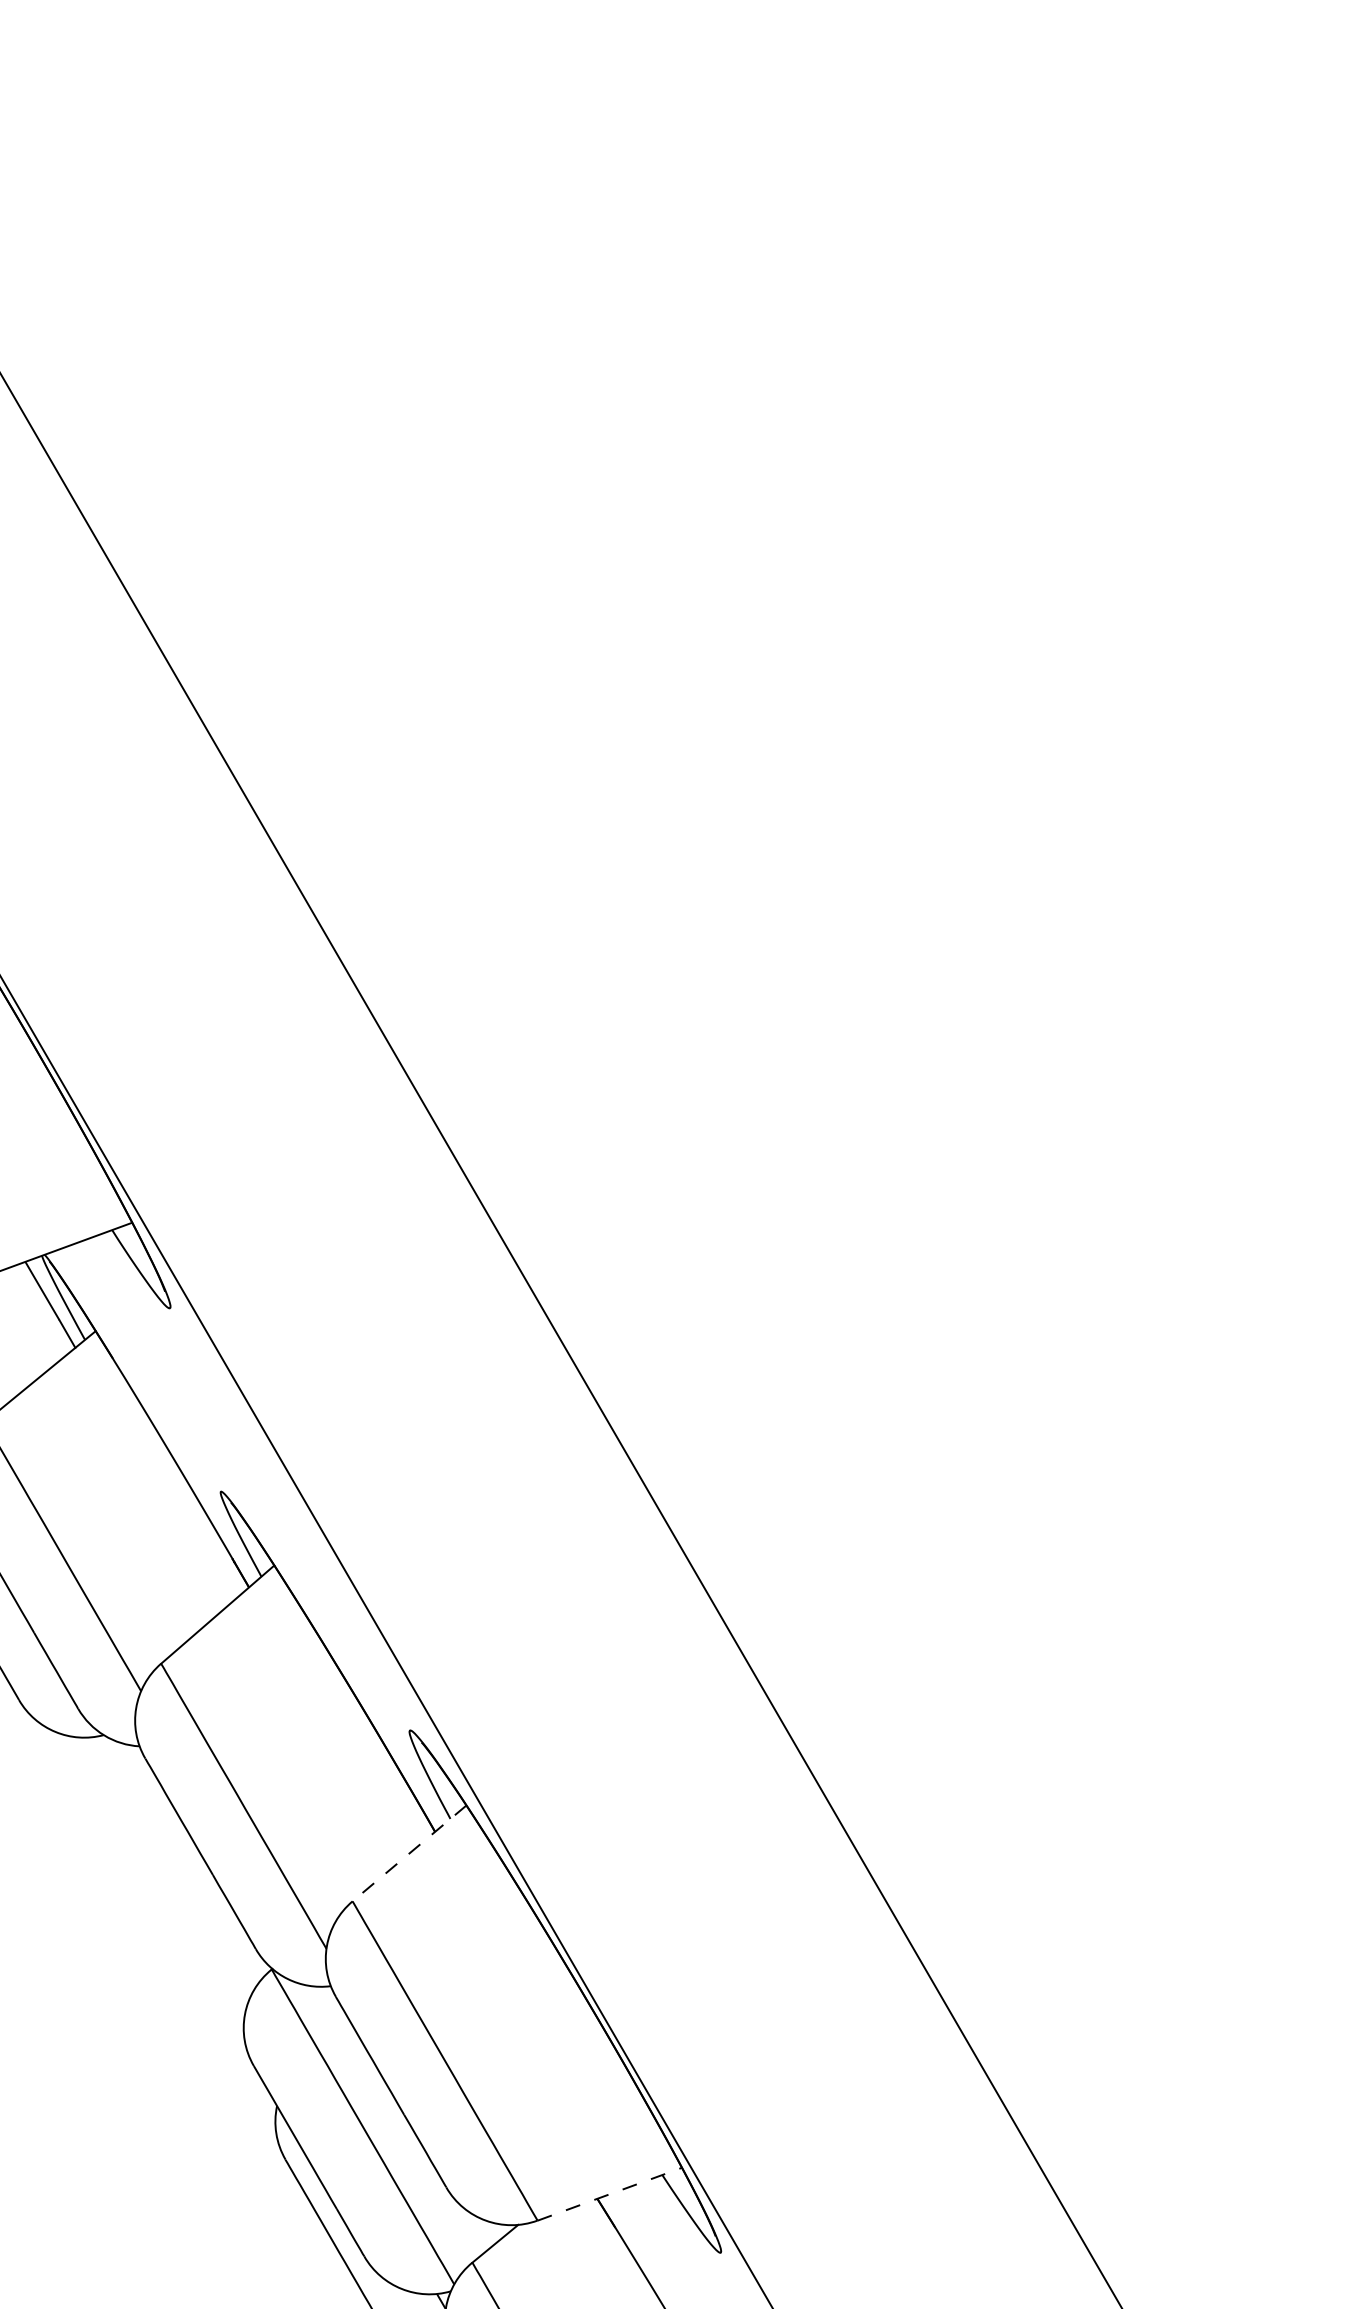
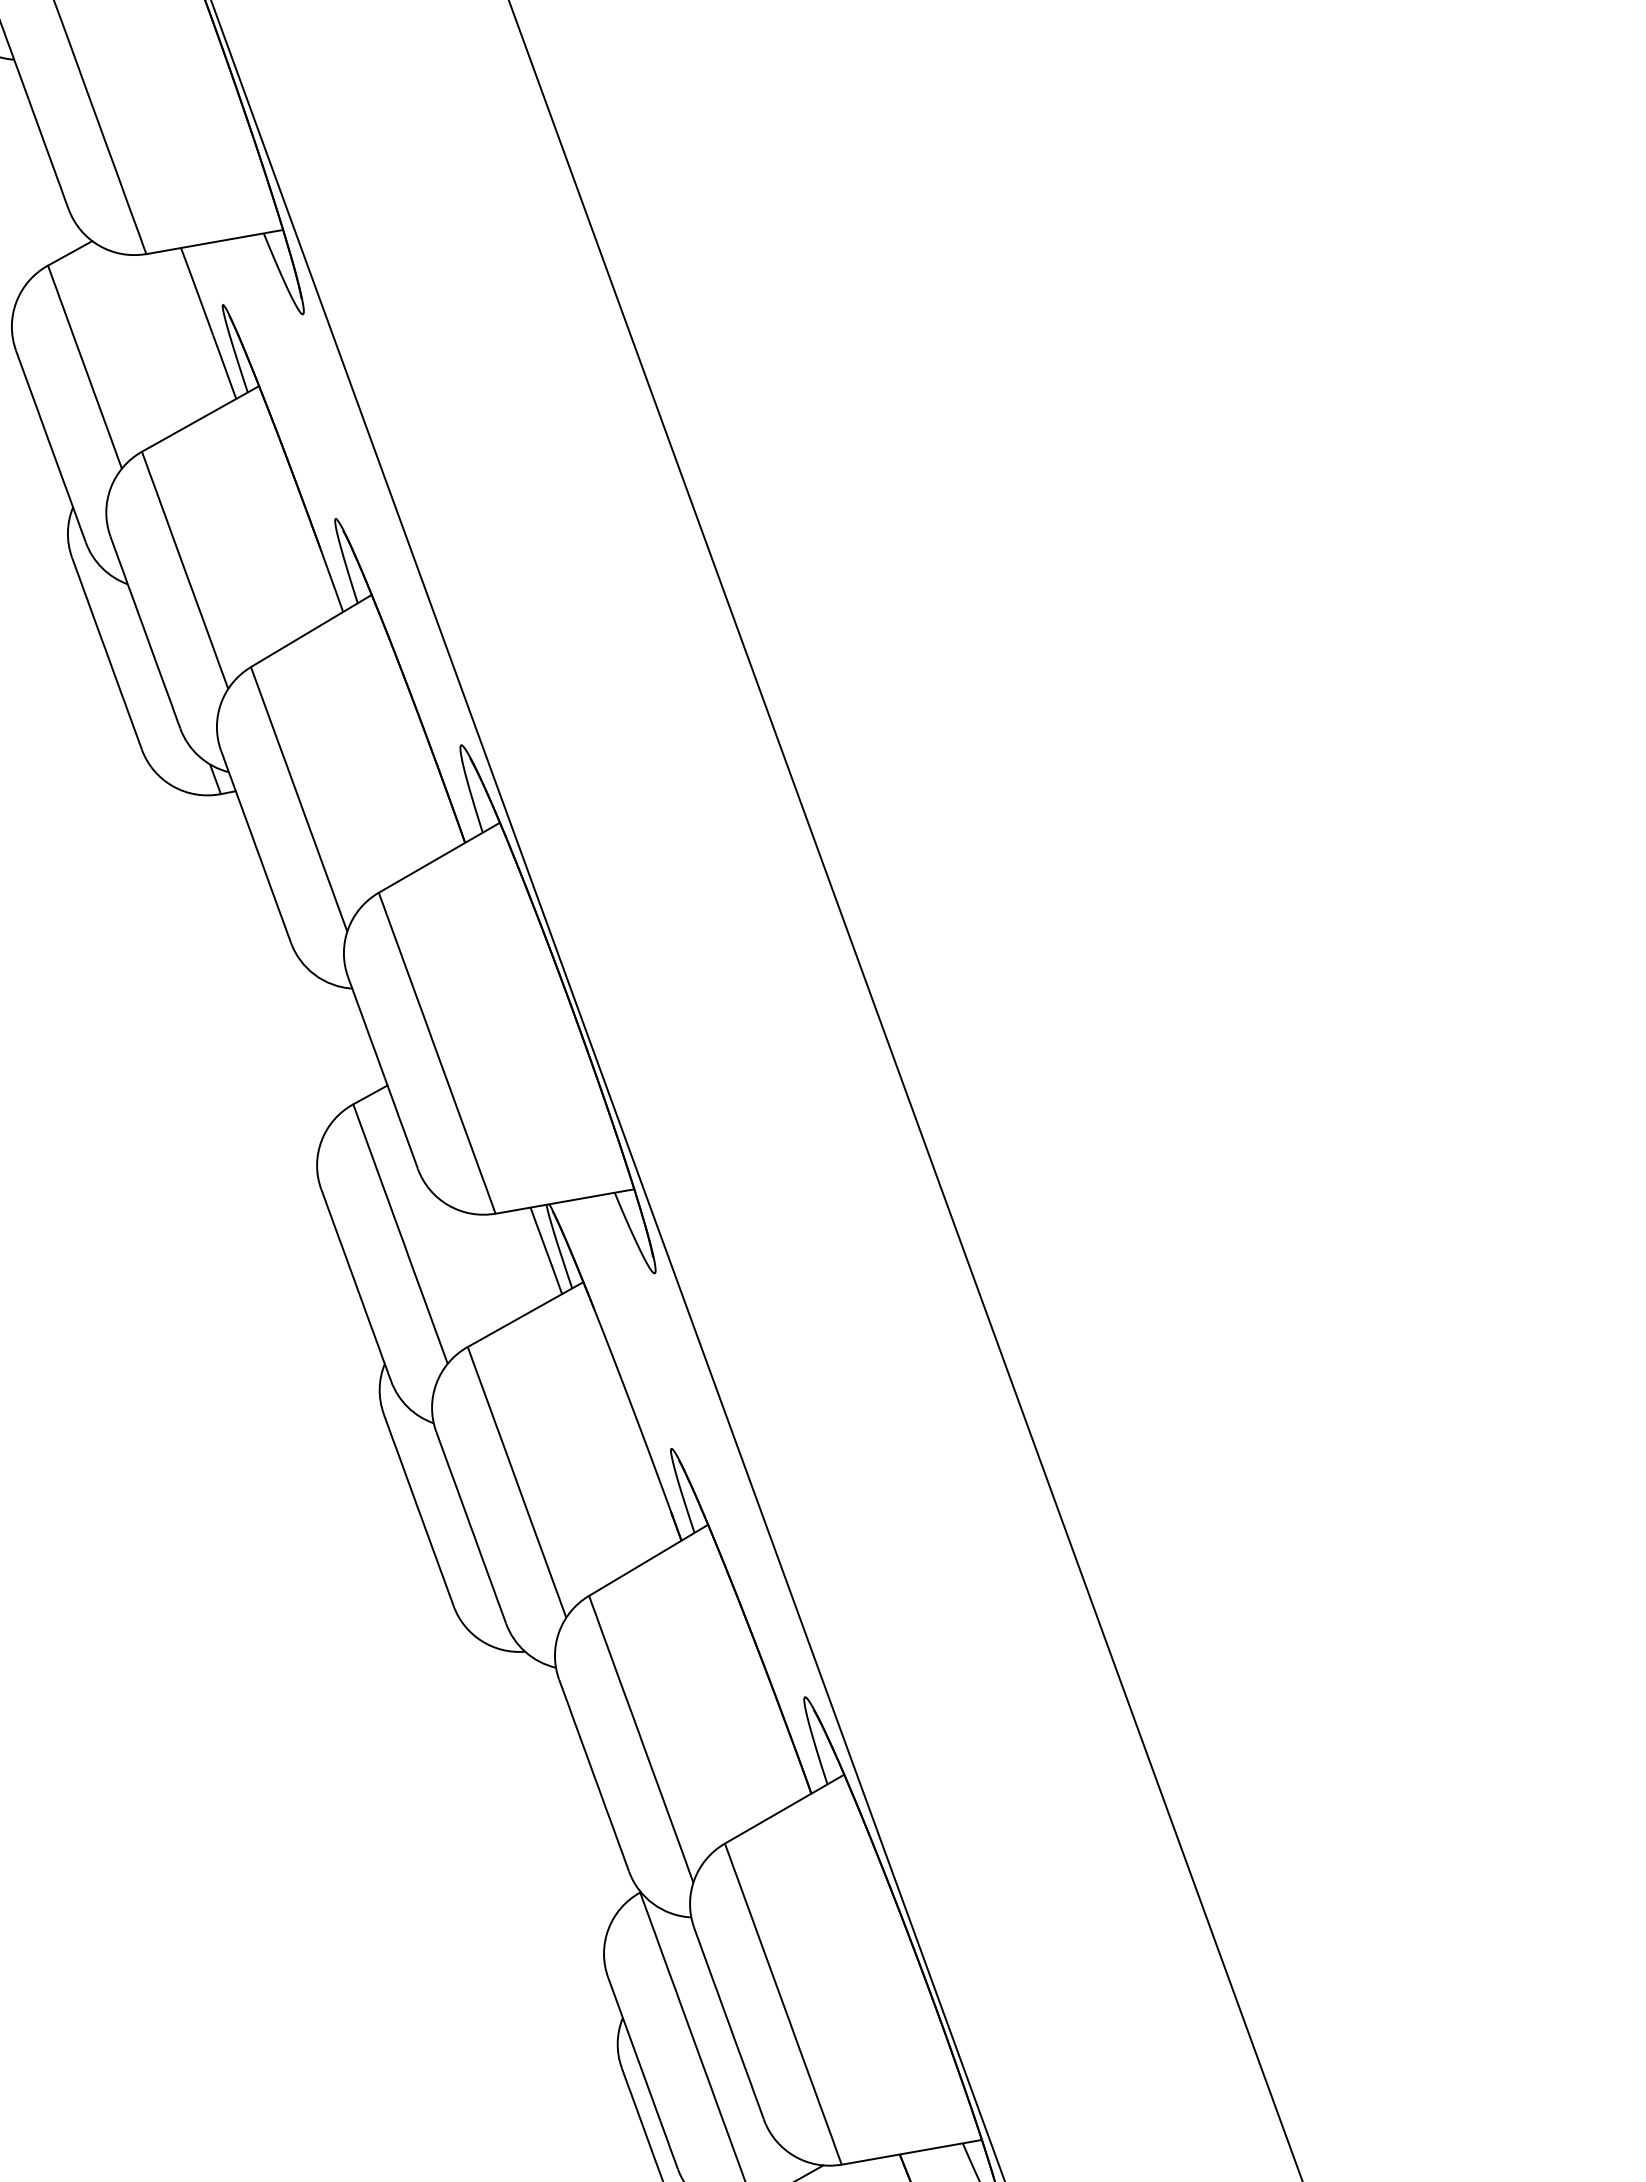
line: (409, 1853) -> (784, 1809), dashed -> solid
line: (610, 2194) -> (912, 2152), dashed -> solid

